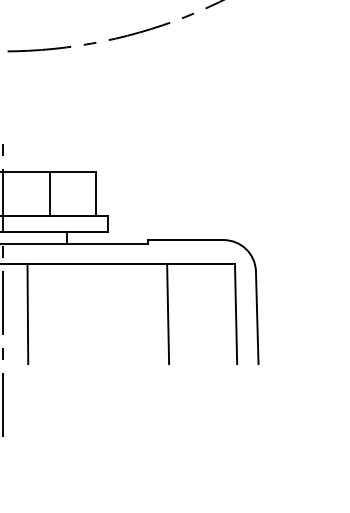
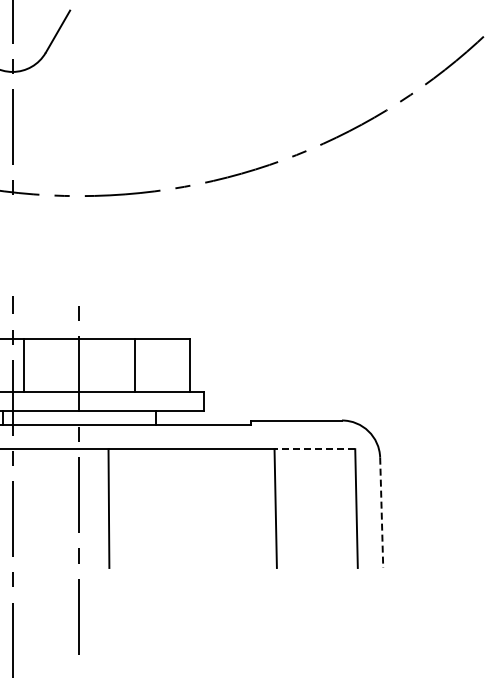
line: (200, 264) -> (314, 449), solid -> dashed
line: (257, 318) -> (381, 513), solid -> dashed

